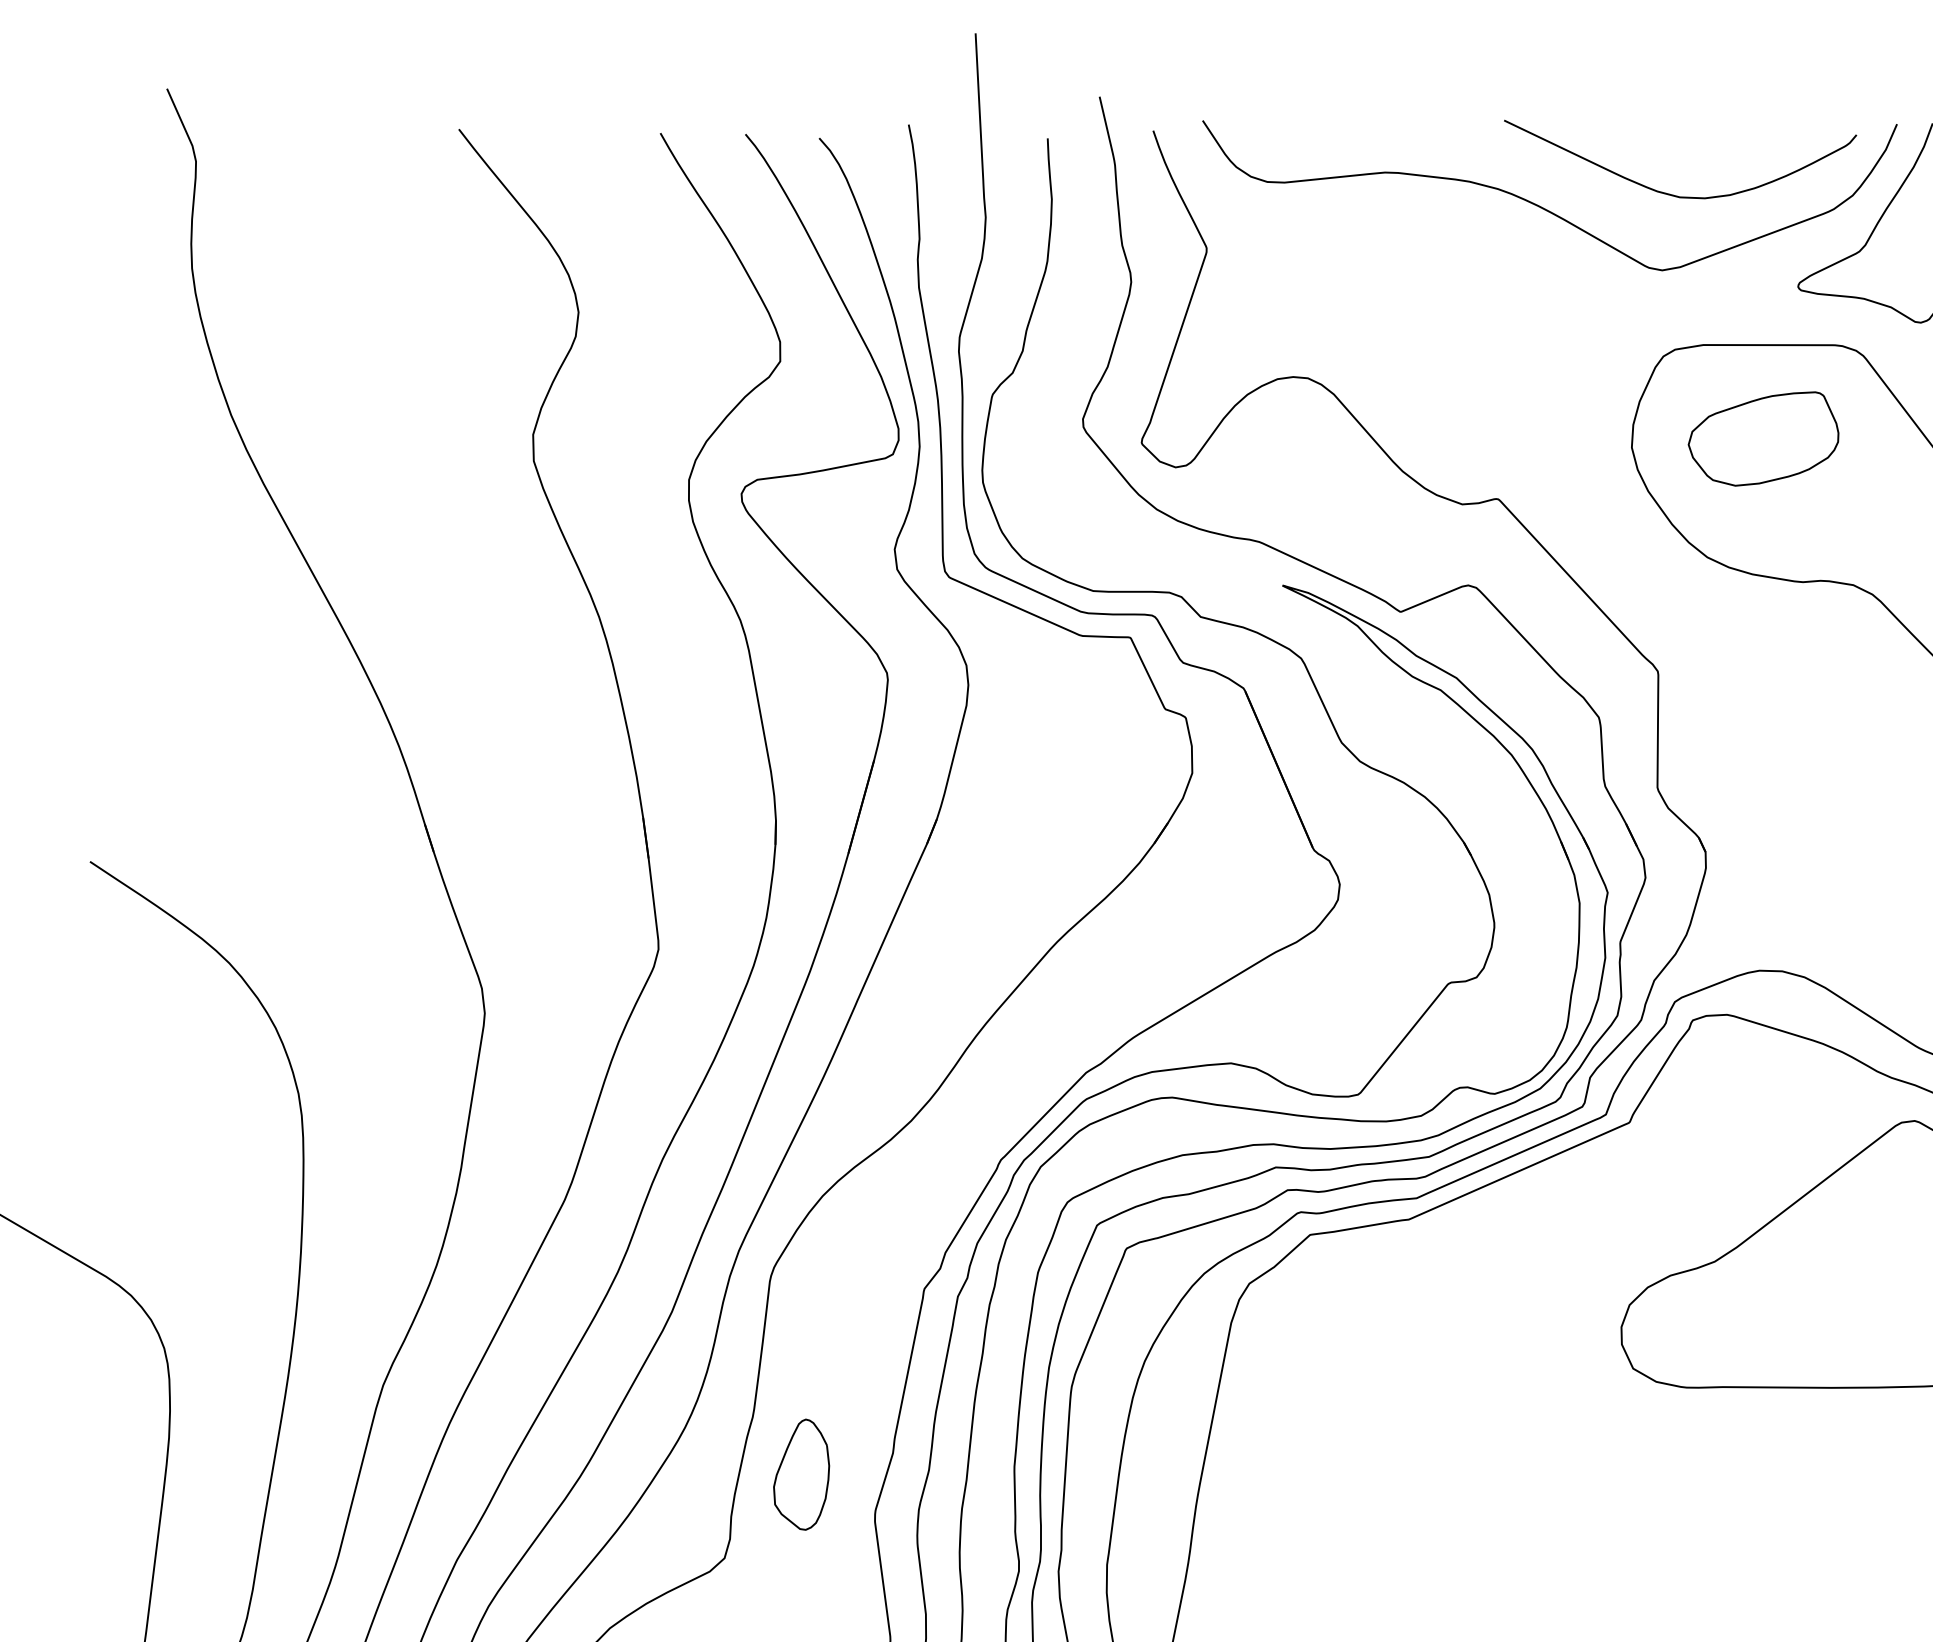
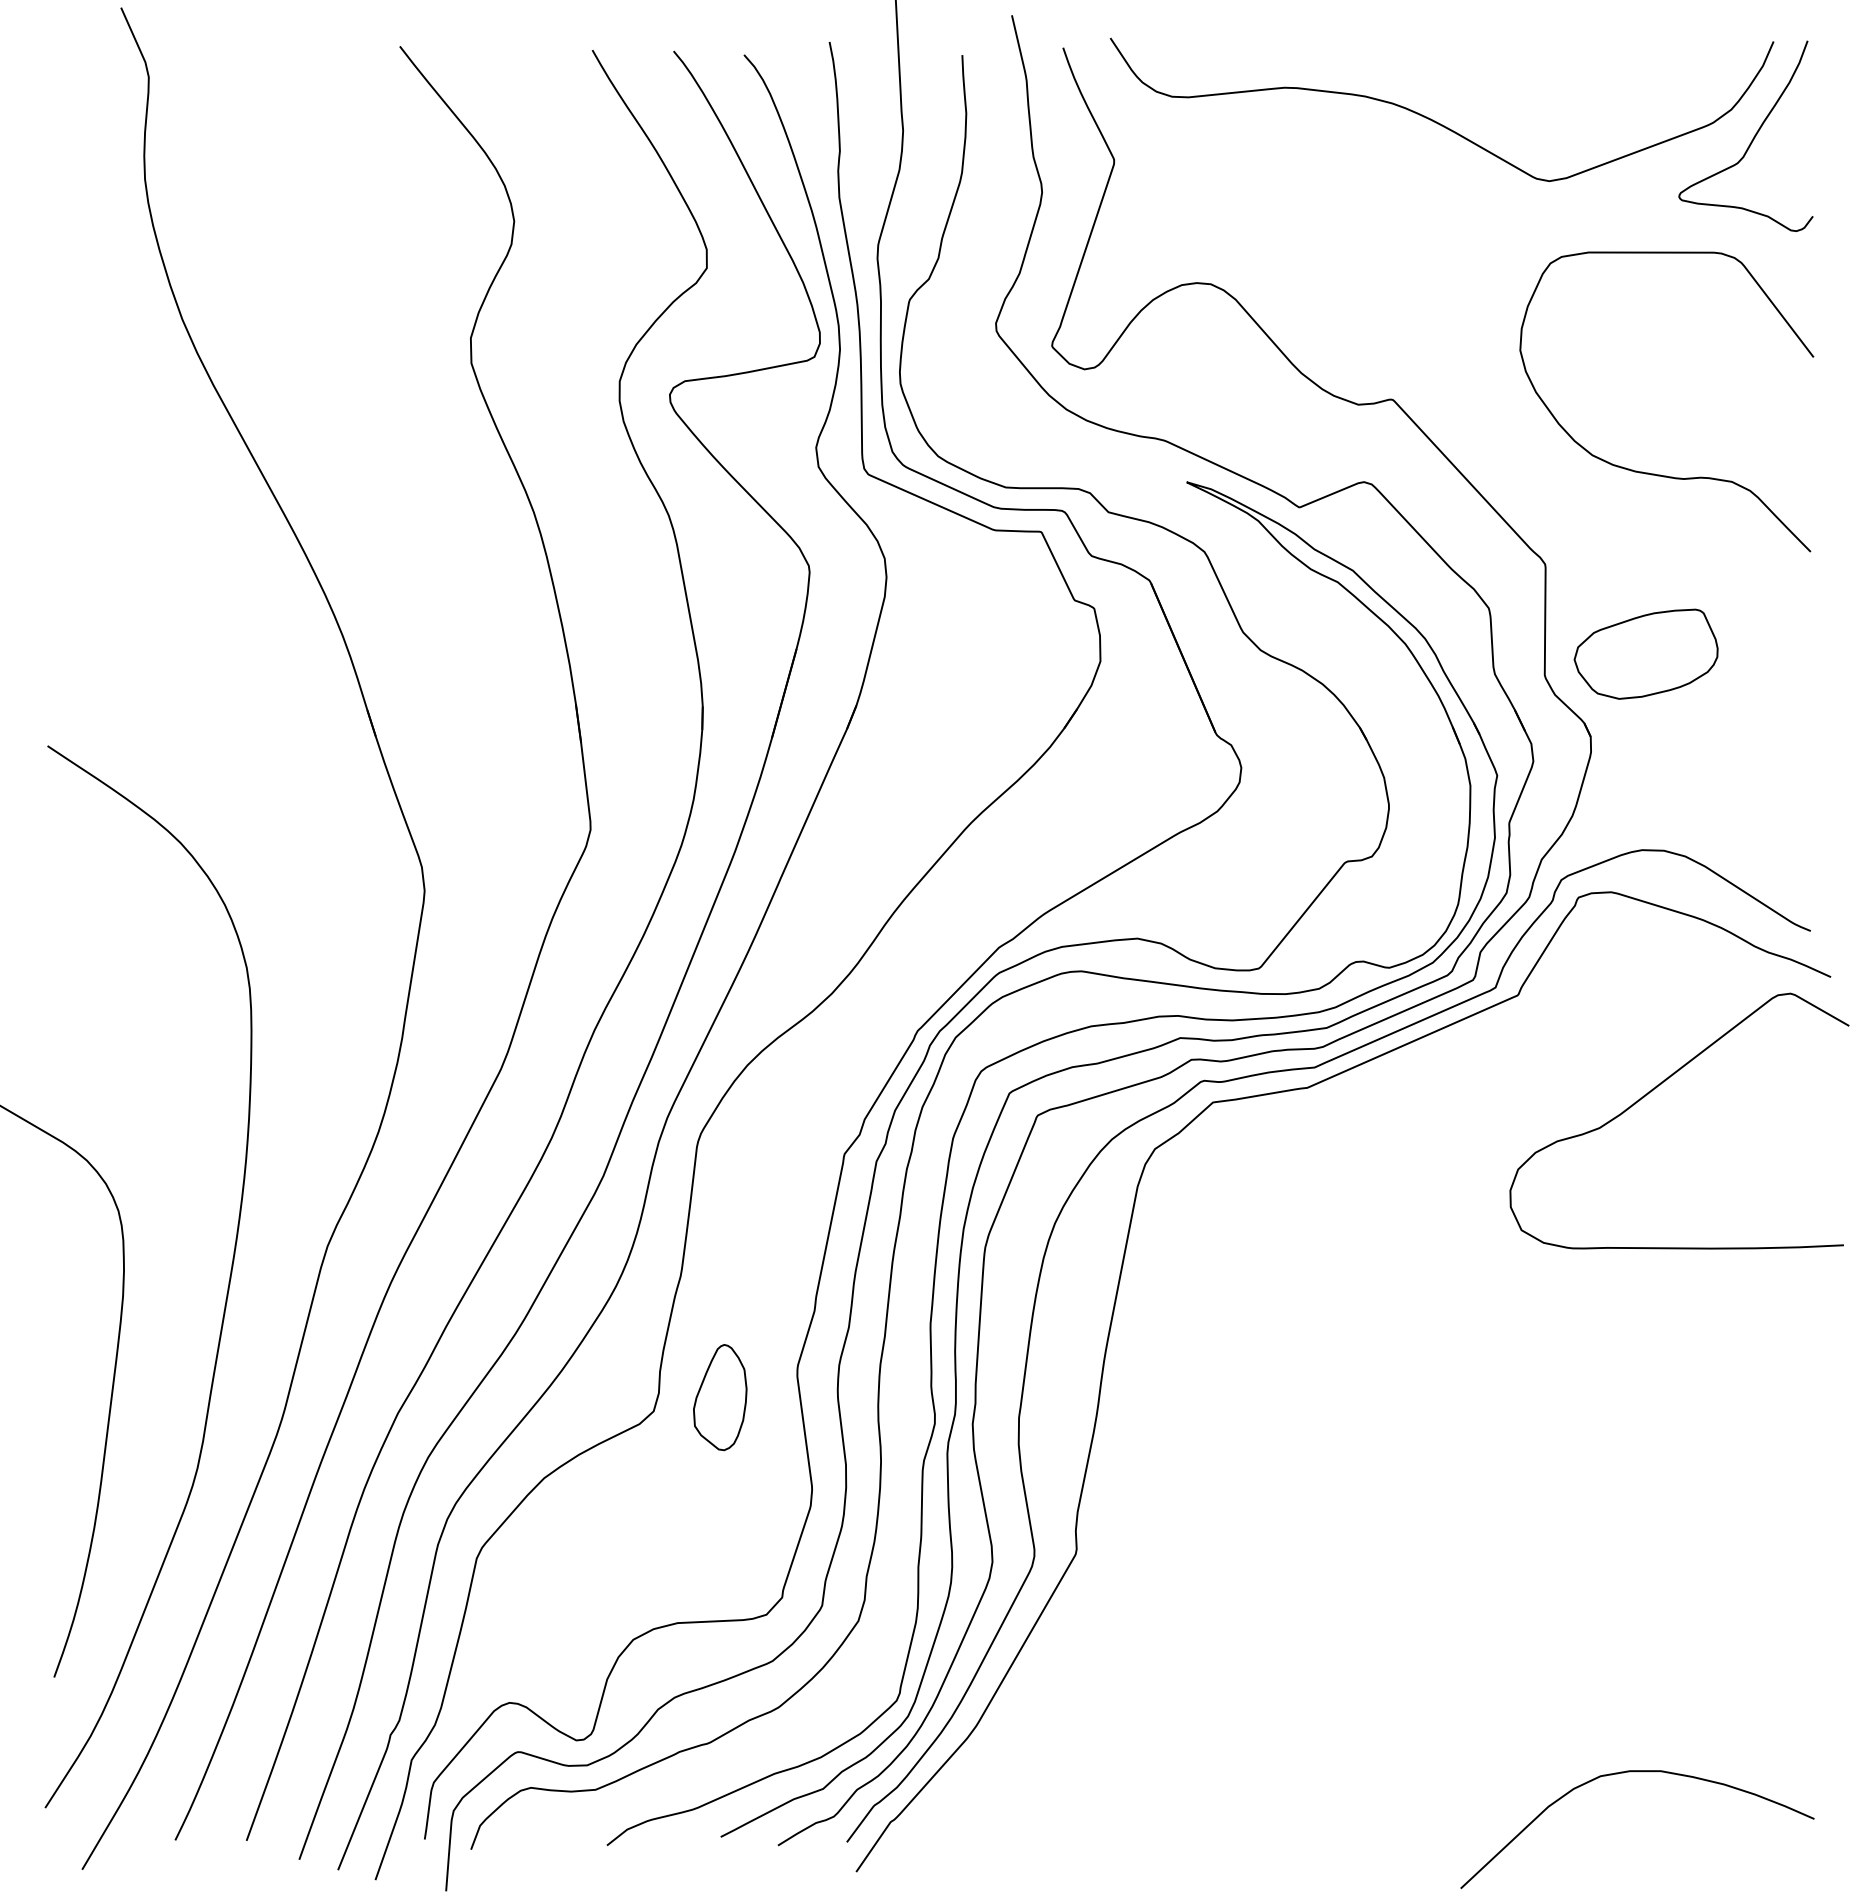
curve: (1672, 194) -> (1559, 108), removed
part: (1762, 438) -> (1645, 653), moved
part: (801, 1474) -> (720, 1397), moved

